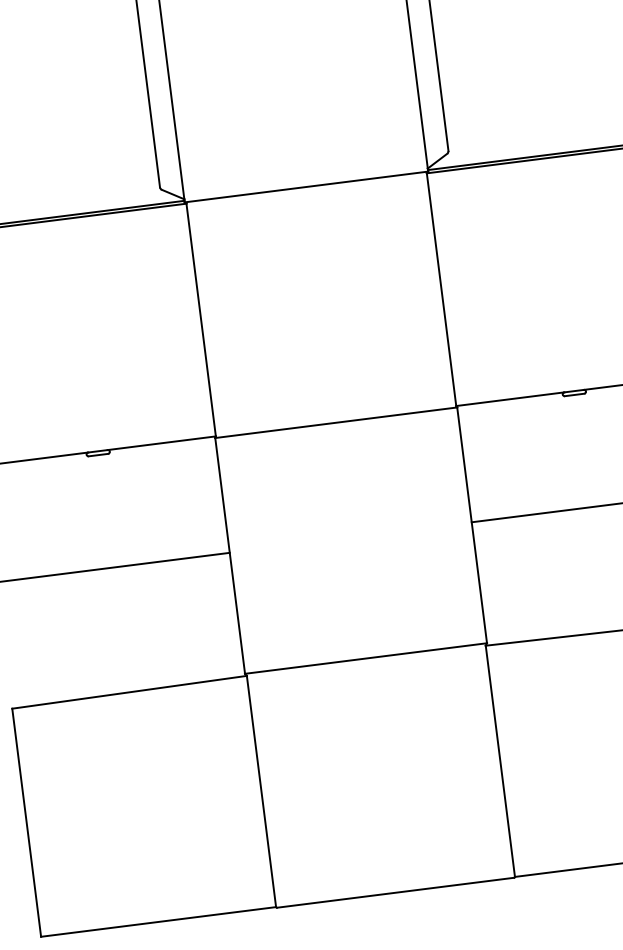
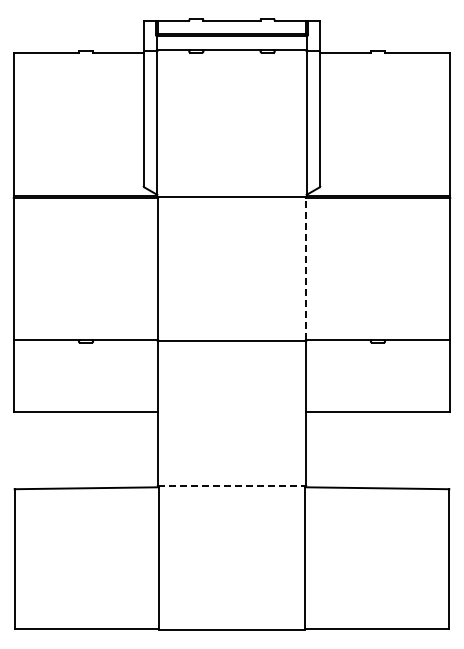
line: (441, 288) -> (305, 268), solid -> dashed
line: (366, 657) -> (232, 485), solid -> dashed

